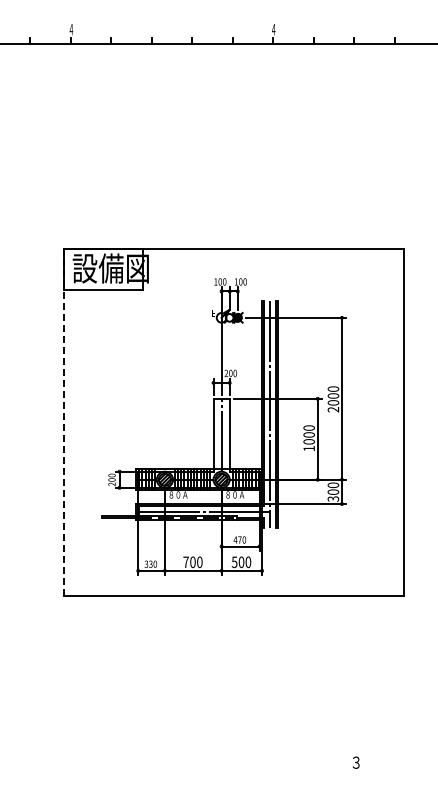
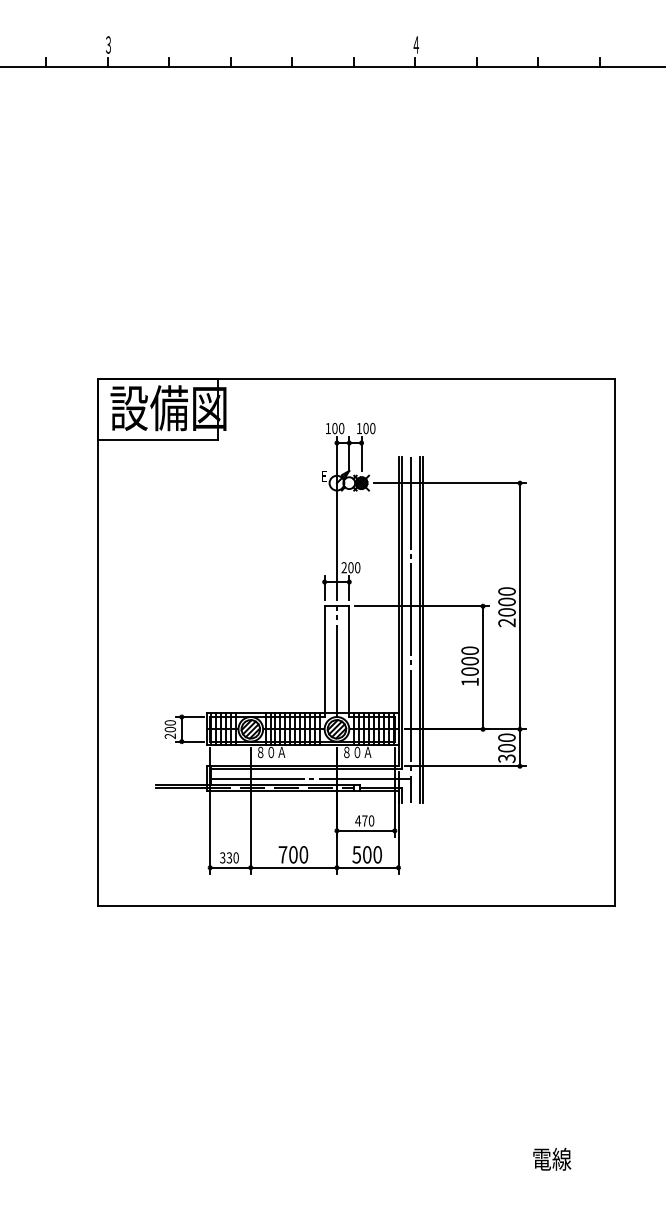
text: (71, 29) -> (108, 44), ４ -> ３
line: (64, 422) -> (98, 642), dashed -> solid
text: (362, 762) -> (551, 1159), ３ -> 電線

